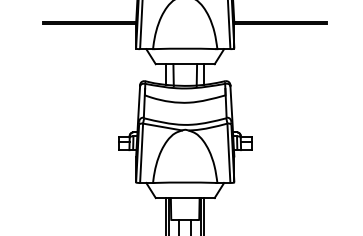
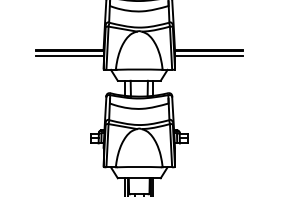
line: (89, 30) -> (69, 56), added
line: (280, 30) -> (208, 56), added

